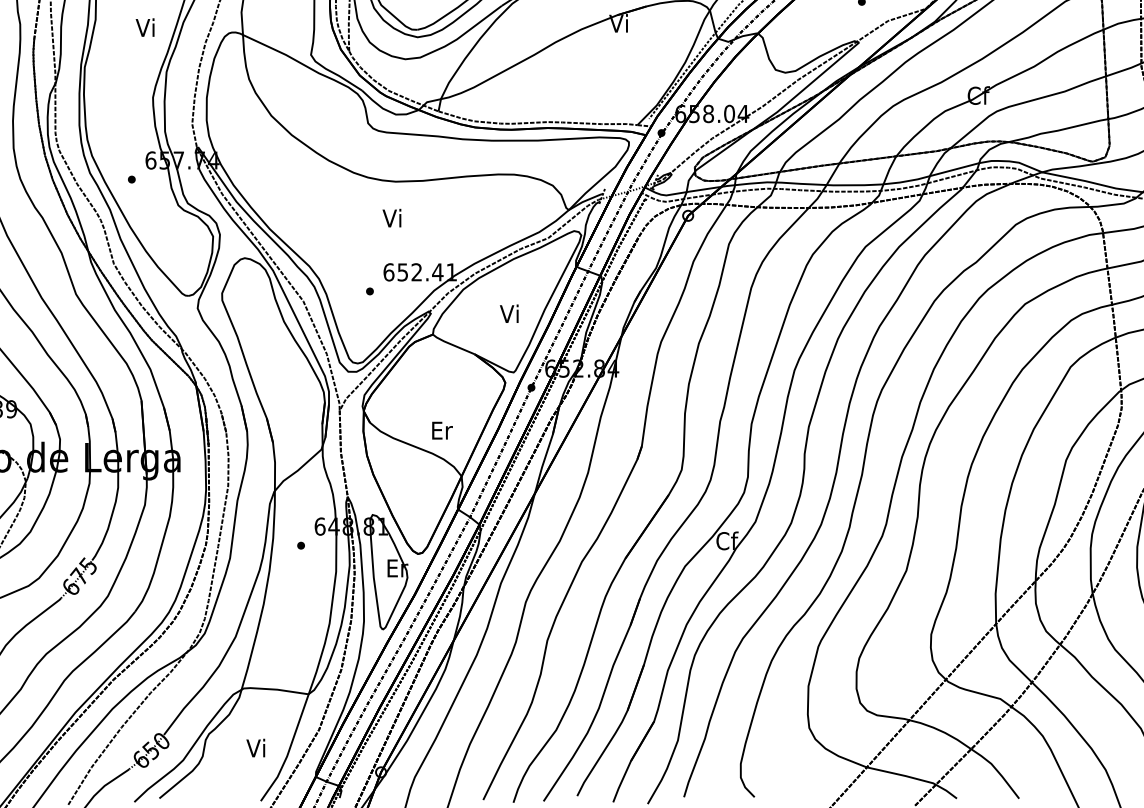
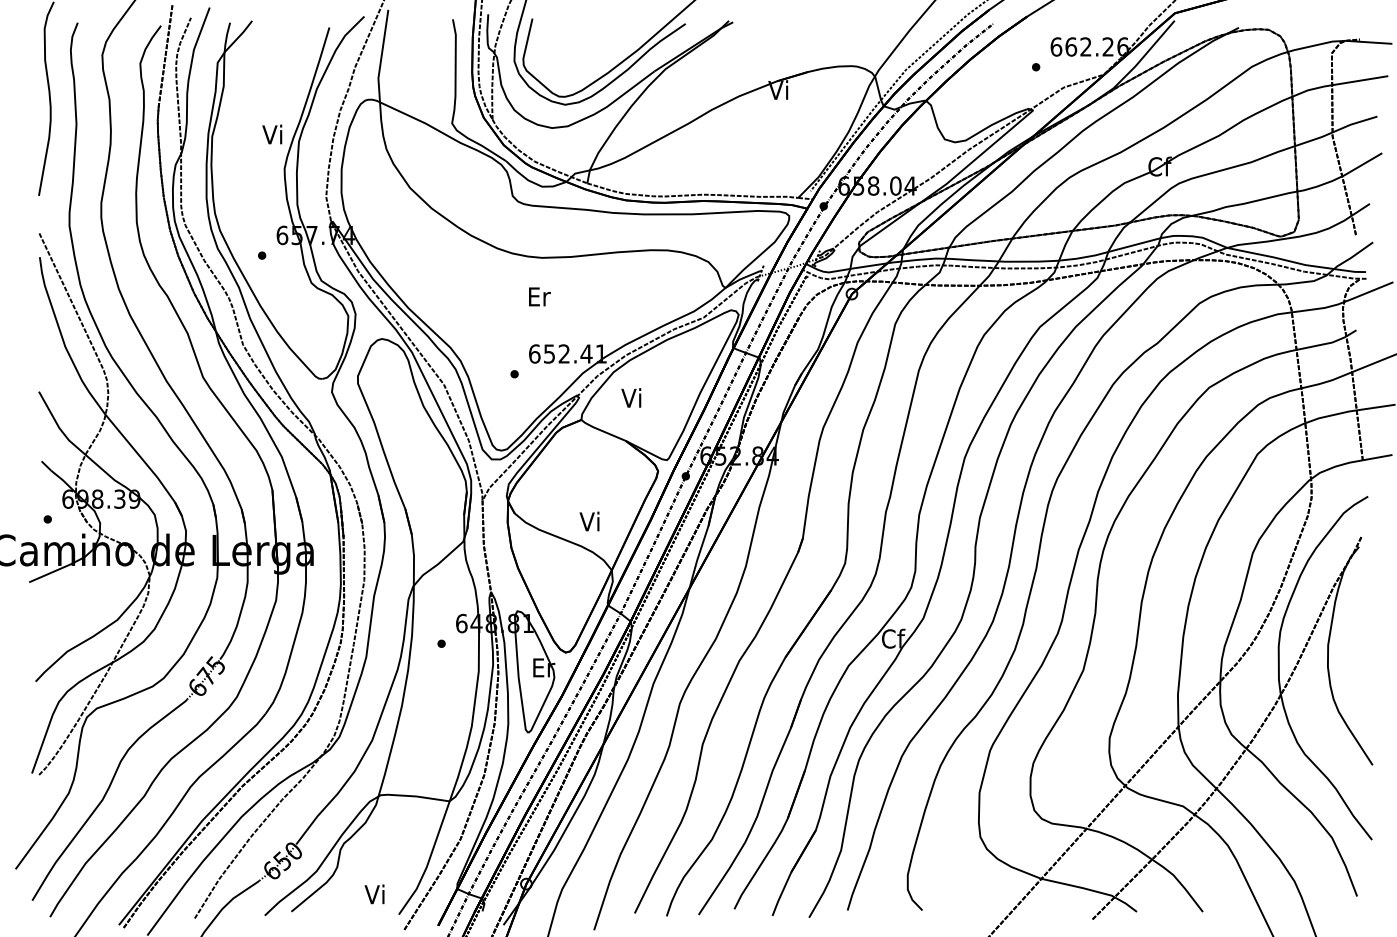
text: (145, 27) -> (272, 134), moved
text: (393, 218) -> (539, 296), Vi -> Er
text: (509, 313) -> (631, 397), moved
text: (441, 430) -> (590, 521), Er -> Vi
text: (255, 748) -> (374, 894), moved

